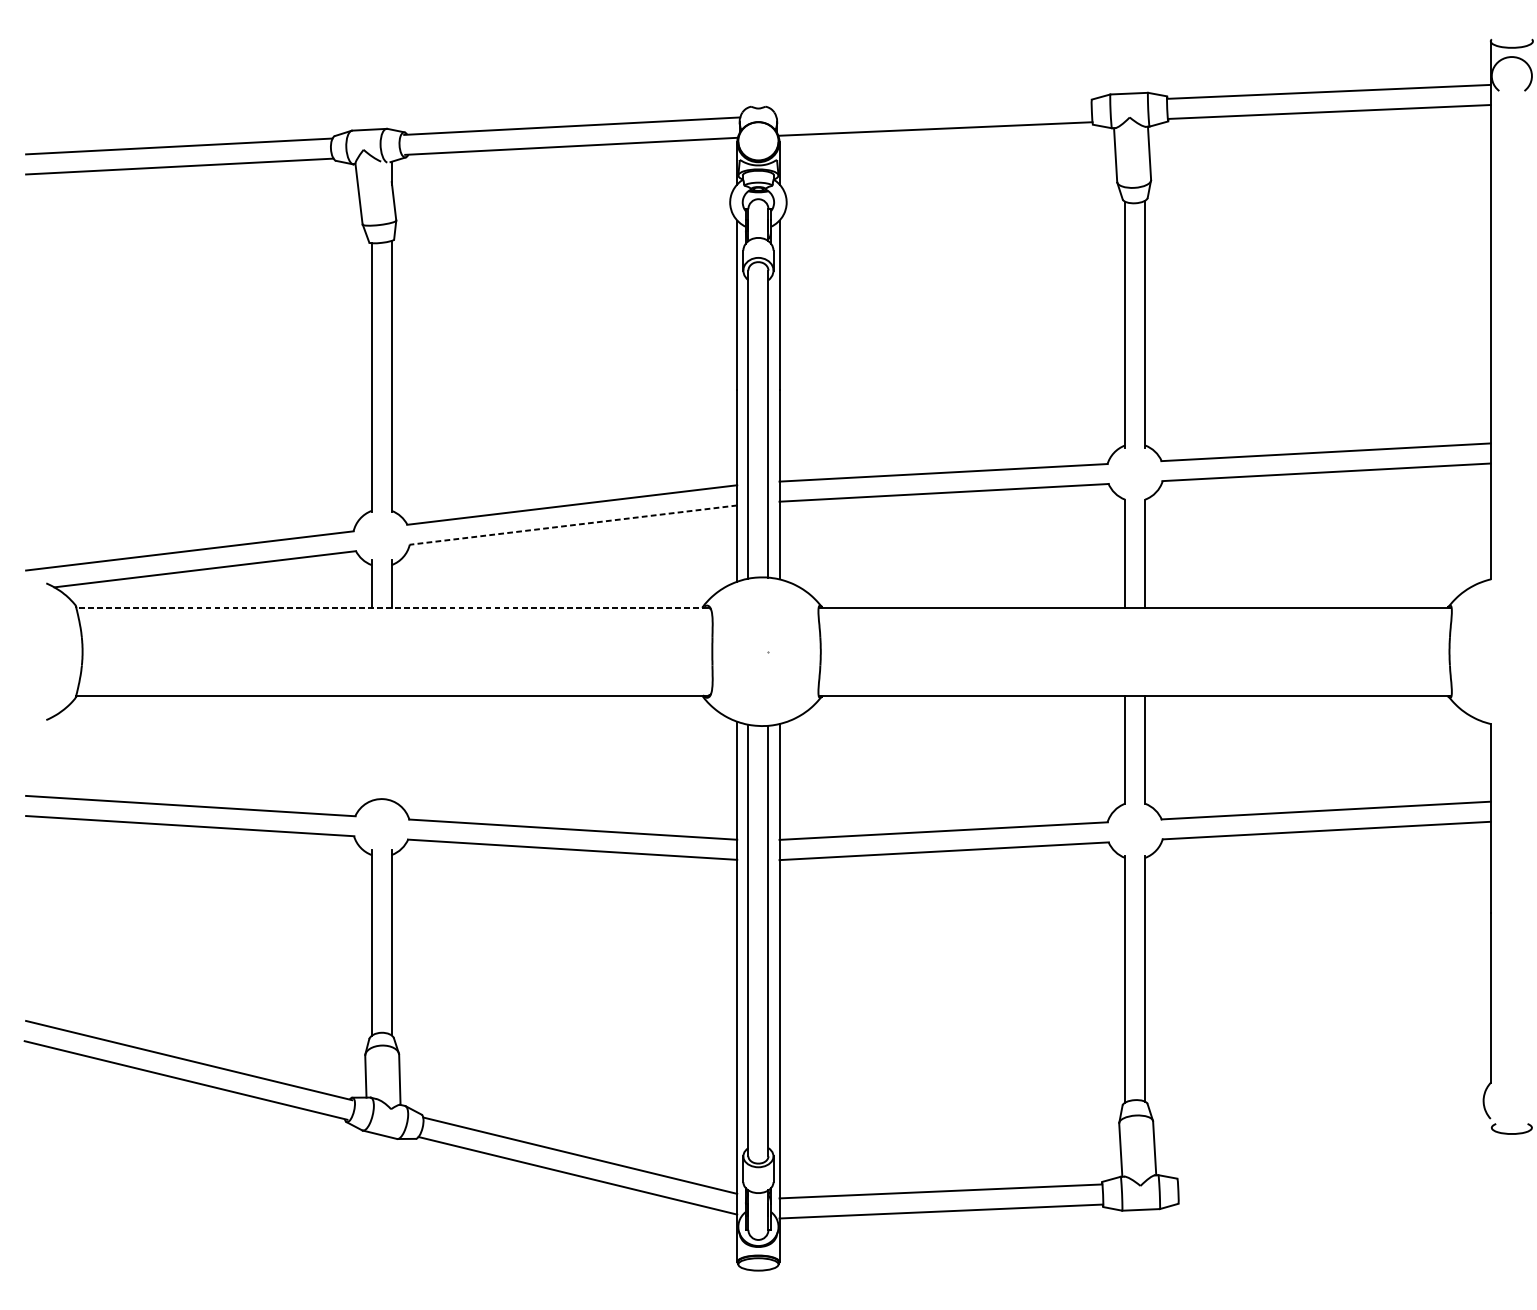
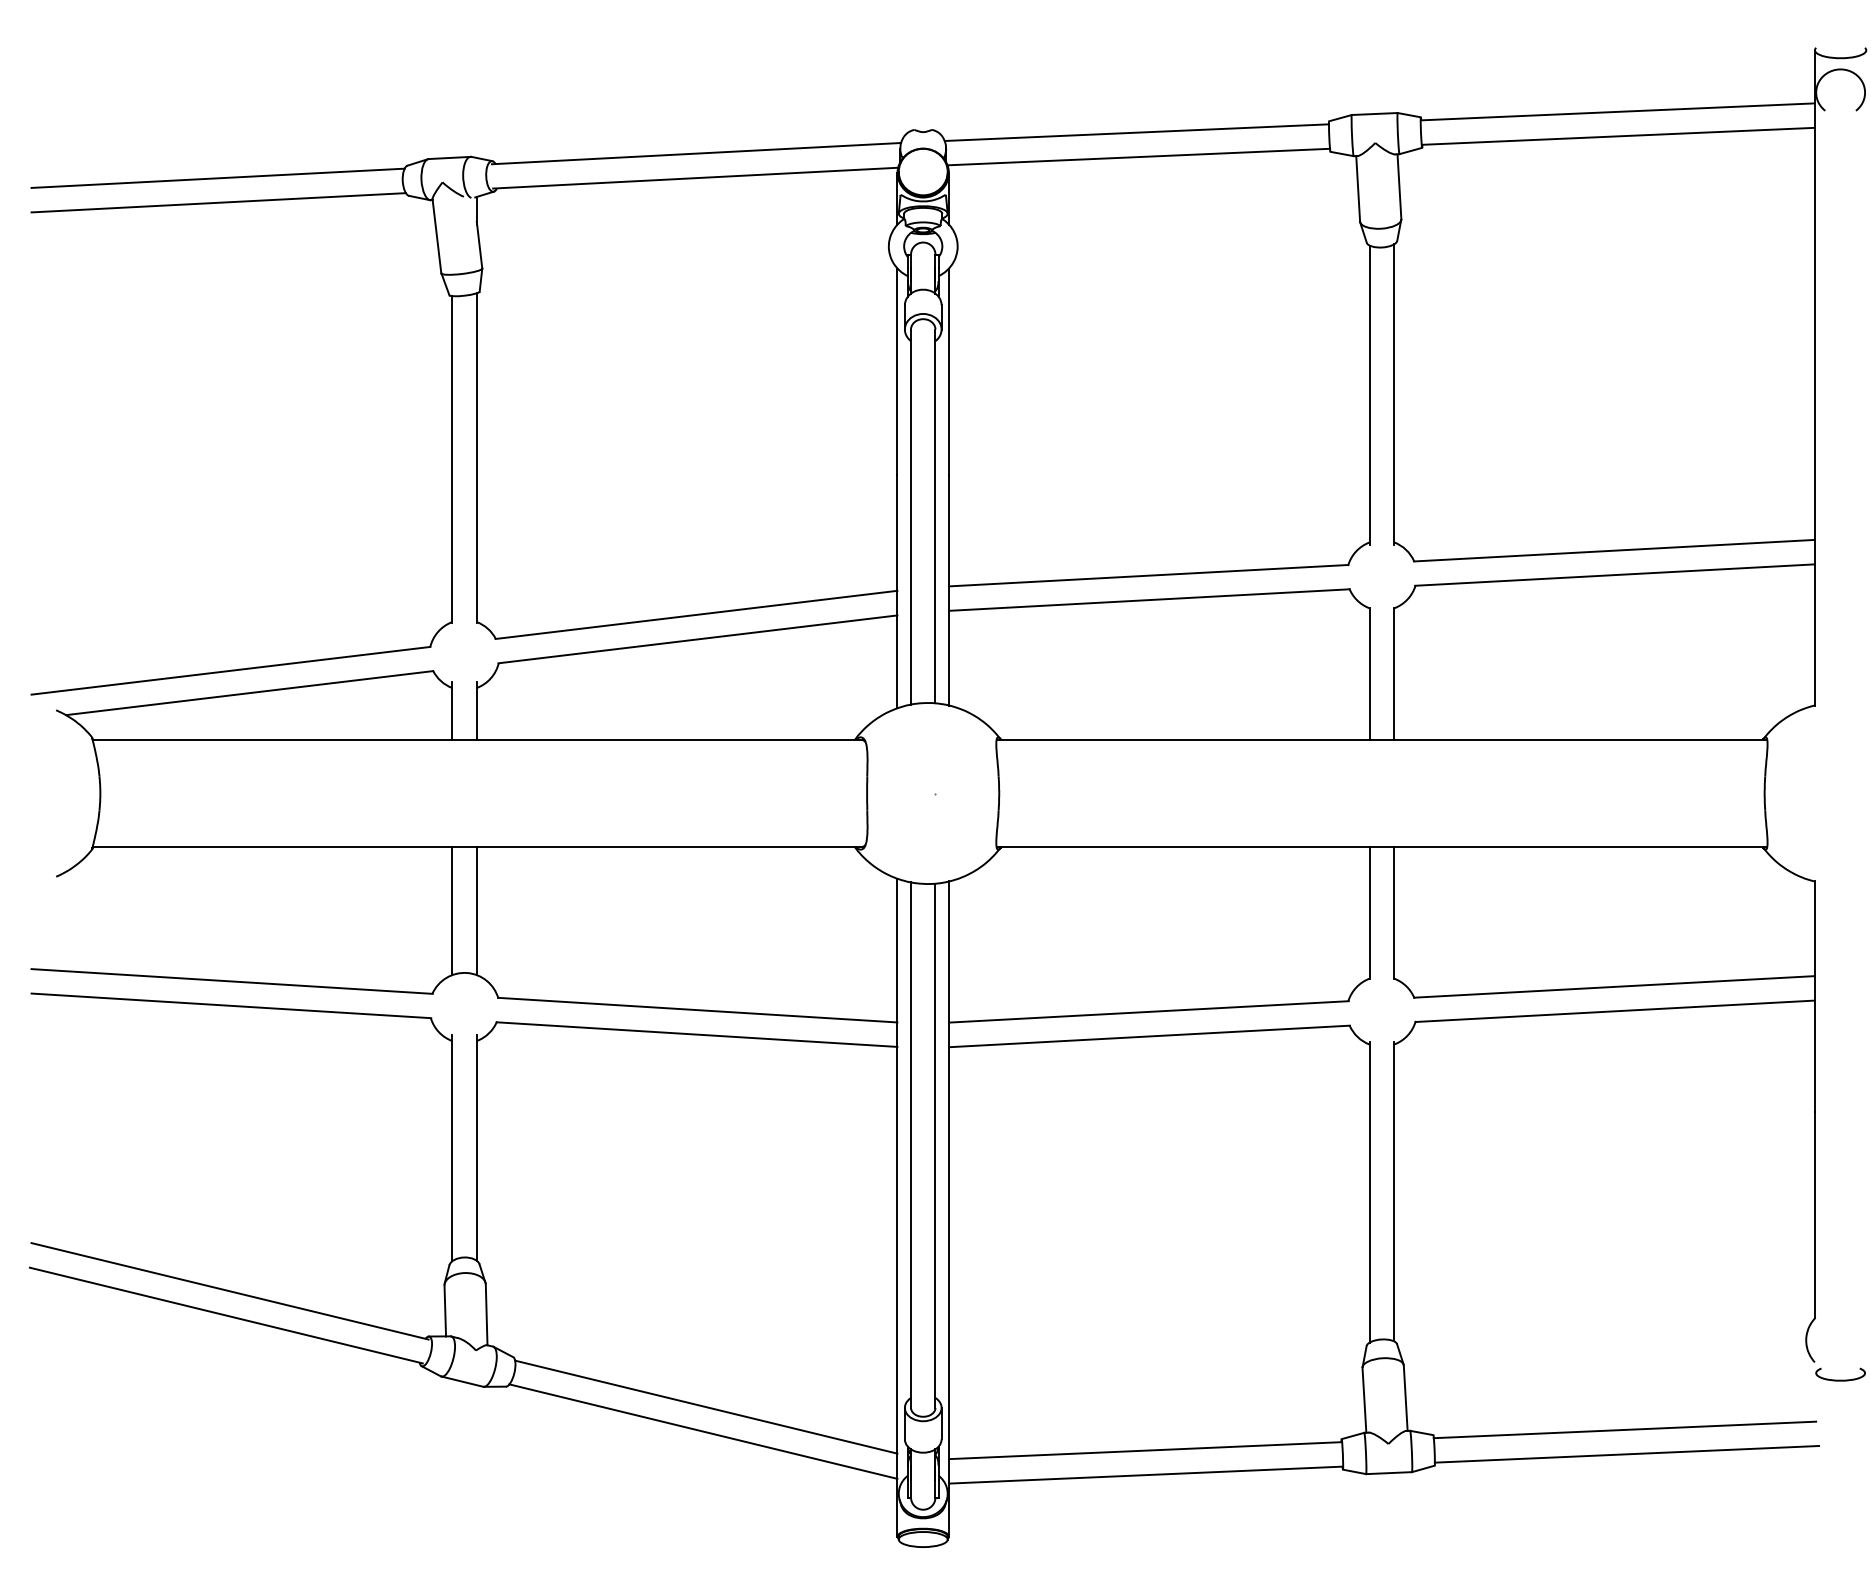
line: (933, 108) -> (1136, 132), added
line: (573, 525) -> (697, 639), dashed -> solid
line: (392, 608) -> (477, 740), dashed -> solid
line: (371, 748) -> (452, 911), added
line: (391, 748) -> (476, 911), added
line: (1334, 1174) -> (1624, 1429), added
line: (1336, 1193) -> (1626, 1453), added

